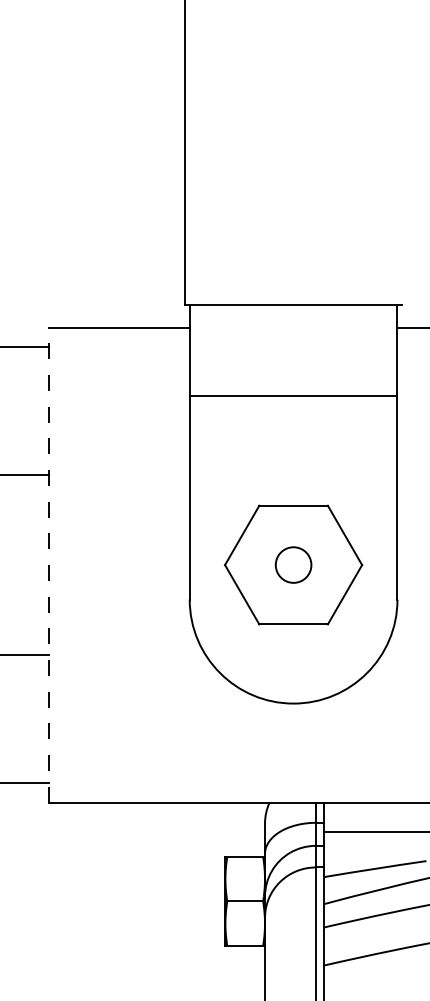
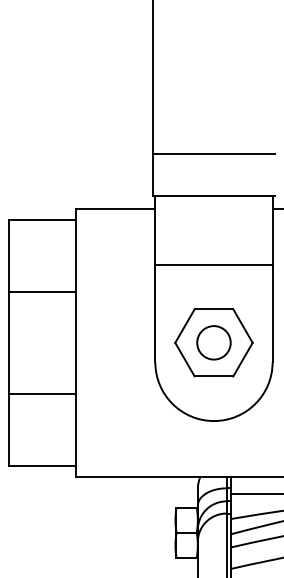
line: (292, 229) -> (213, 153), added
line: (292, 396) -> (213, 264), moved
line: (48, 564) -> (75, 342), dashed -> solid
circle: (292, 564) -> (213, 342), size x1.67

